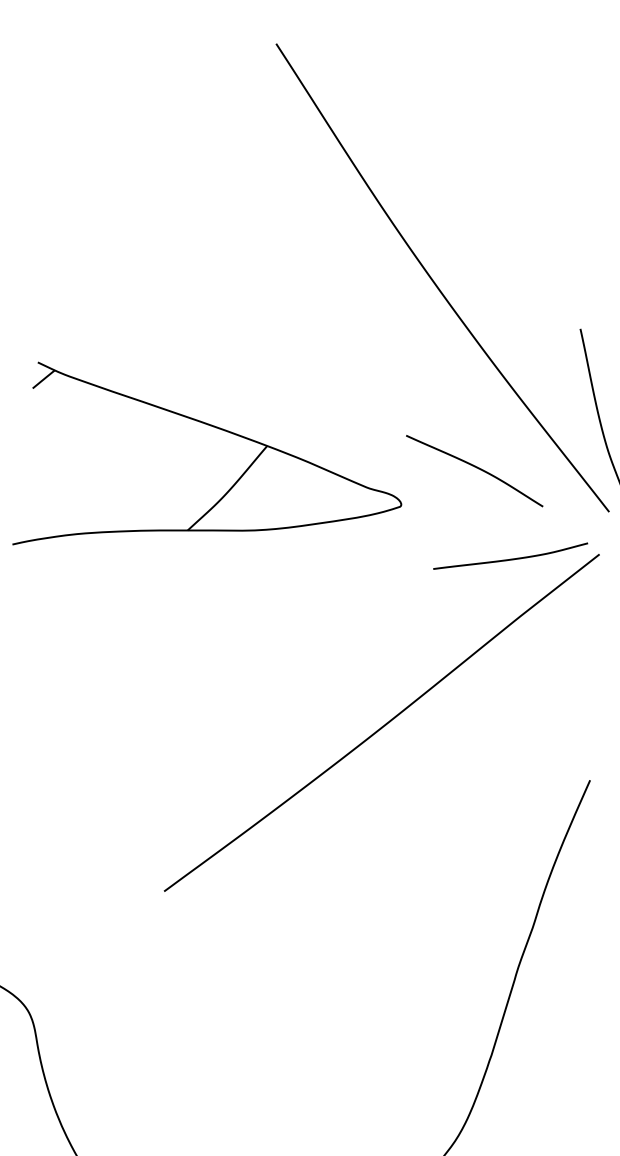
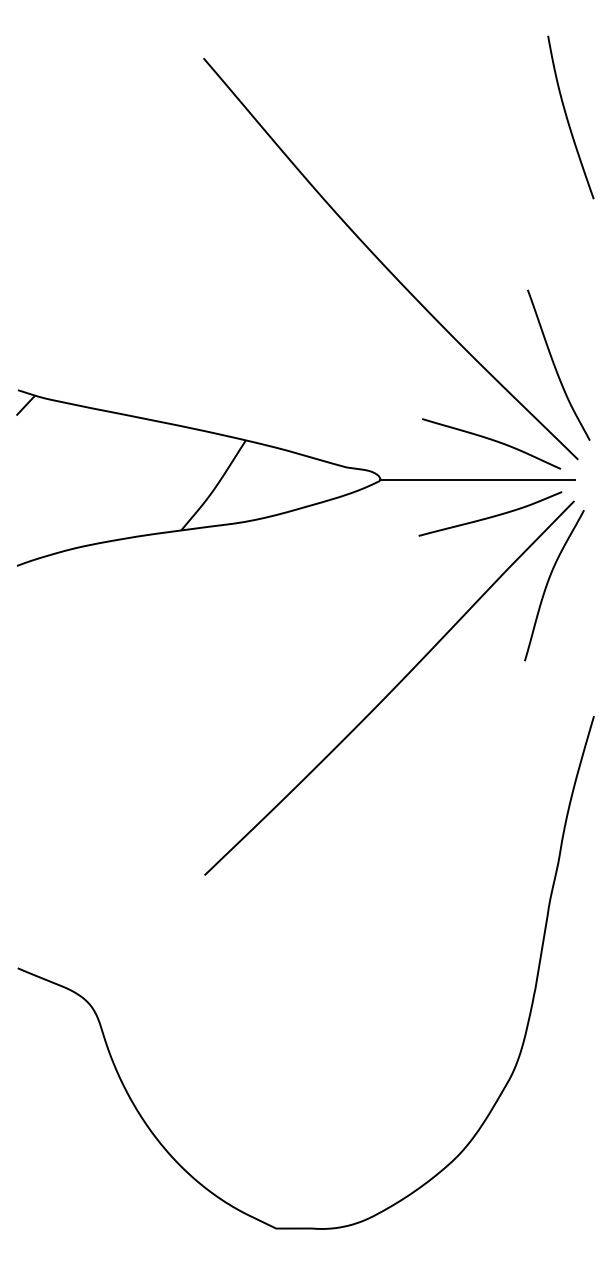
curve: (477, 468) -> (493, 441), moved
line: (501, 519) -> (477, 480), added
curve: (561, 636) -> (548, 583), added

